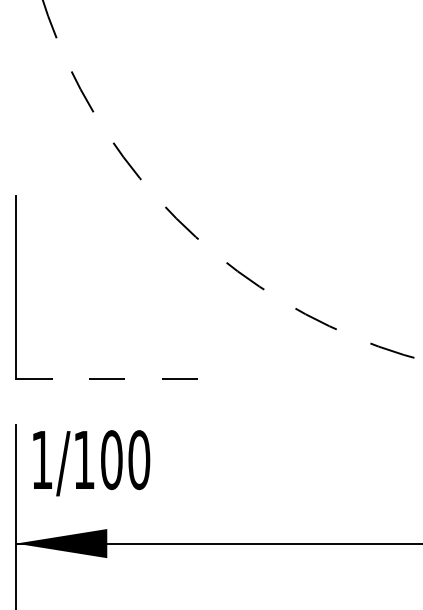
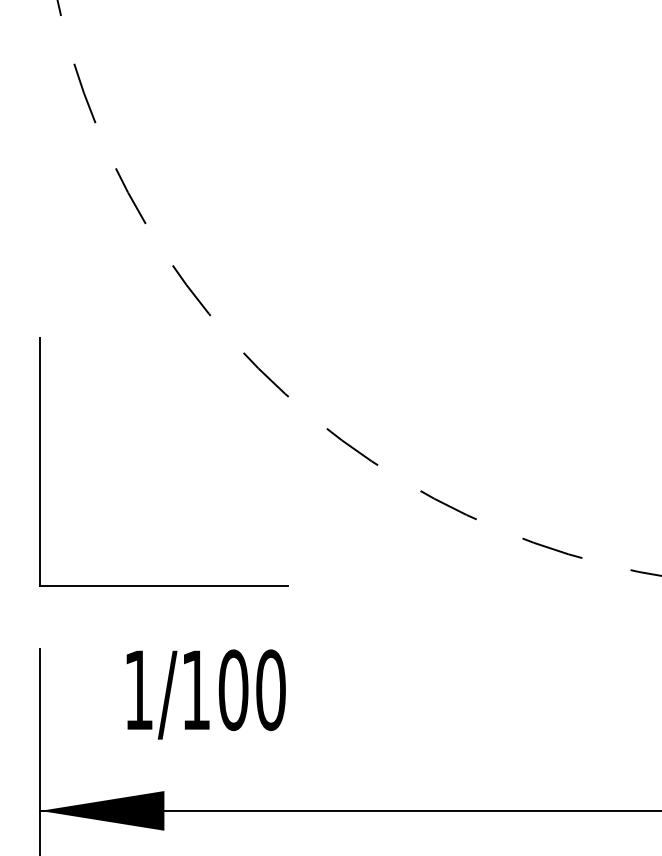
line: (106, 378) -> (163, 586), dashed -> solid
text: (91, 463) -> (205, 694), moved

